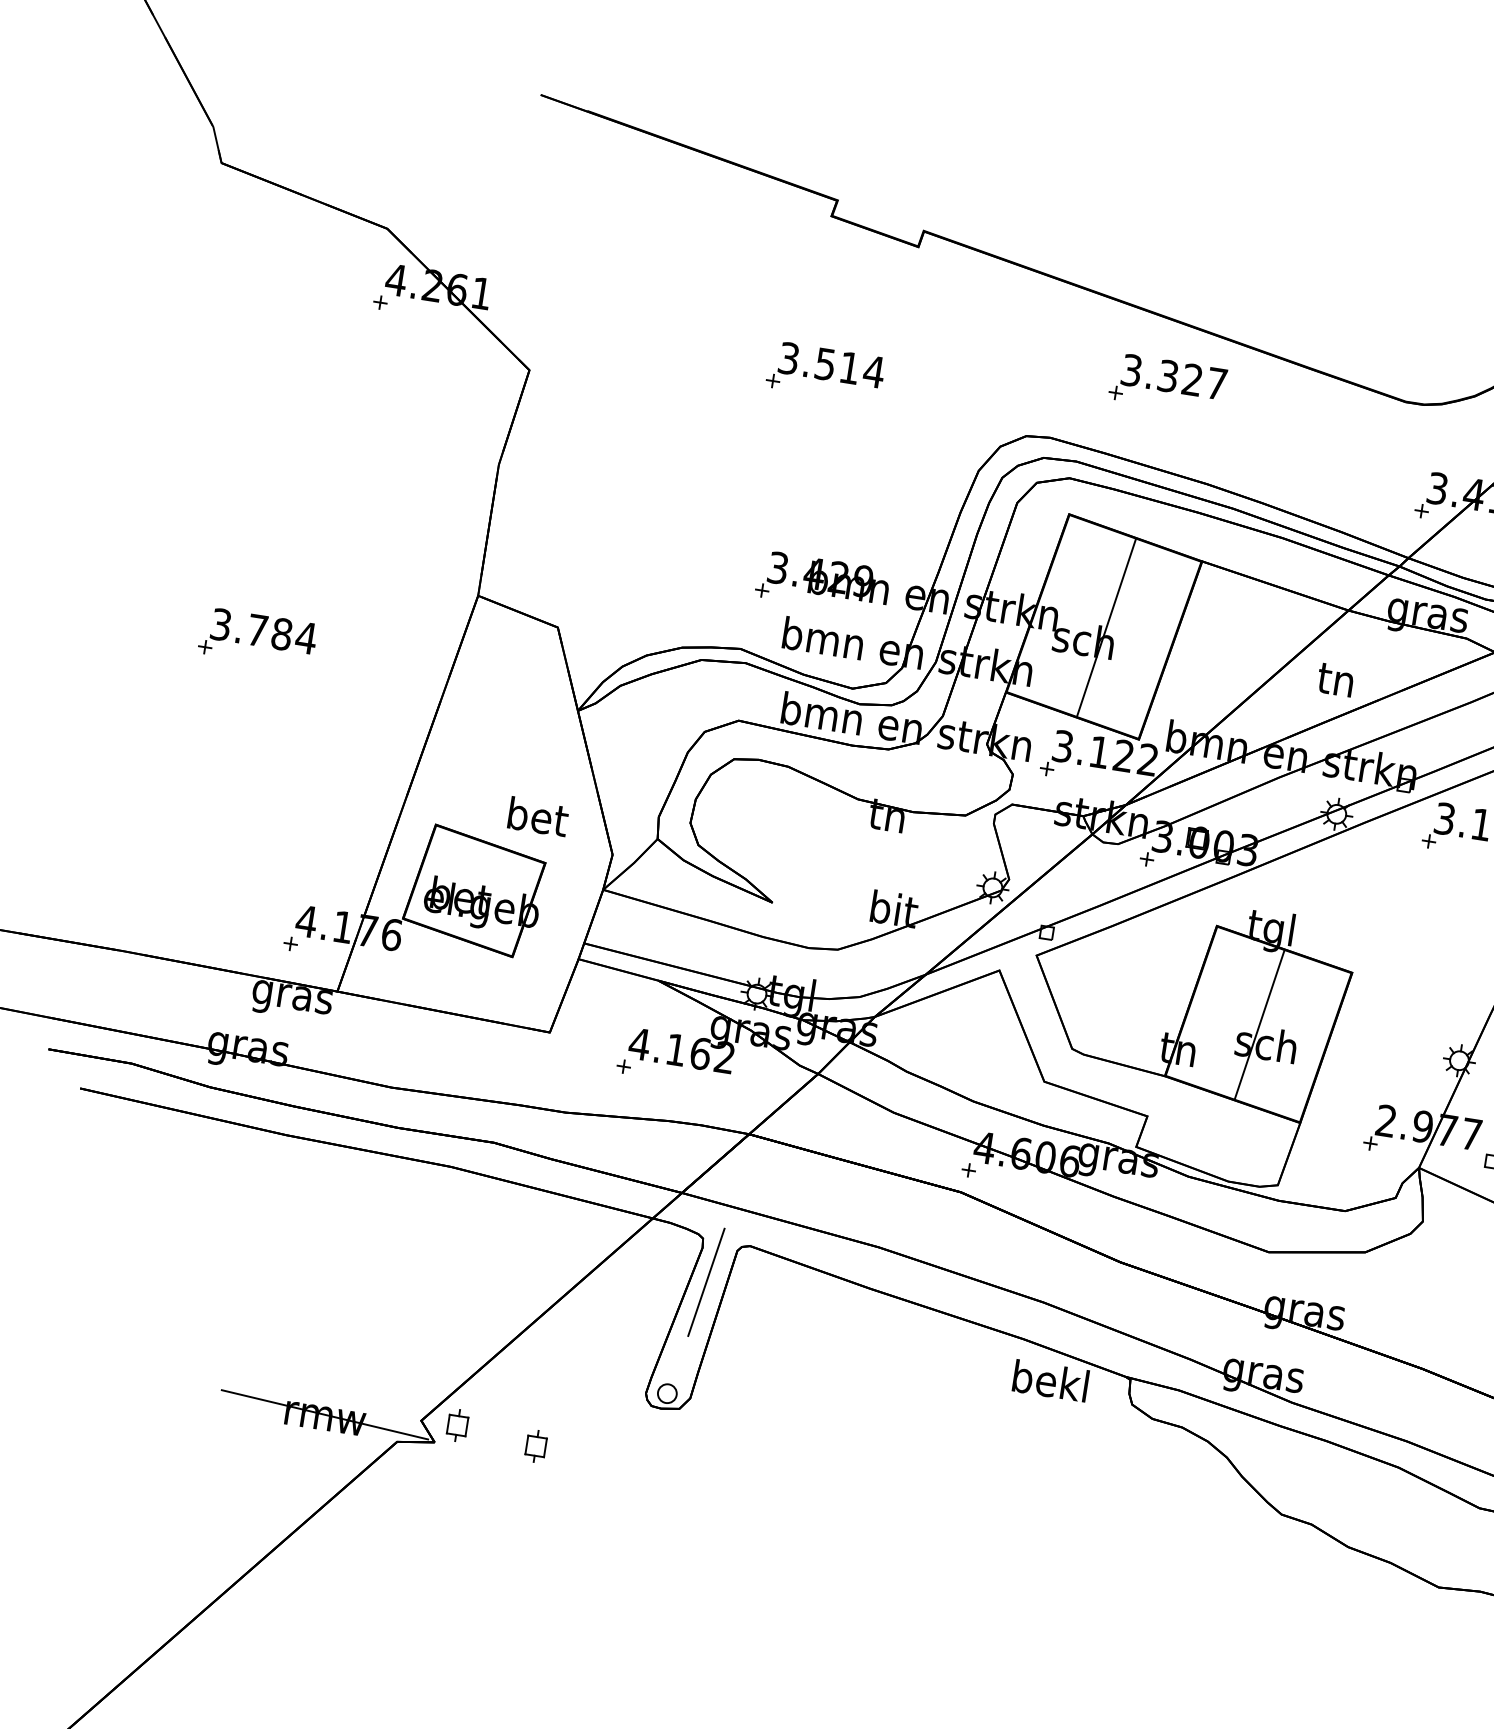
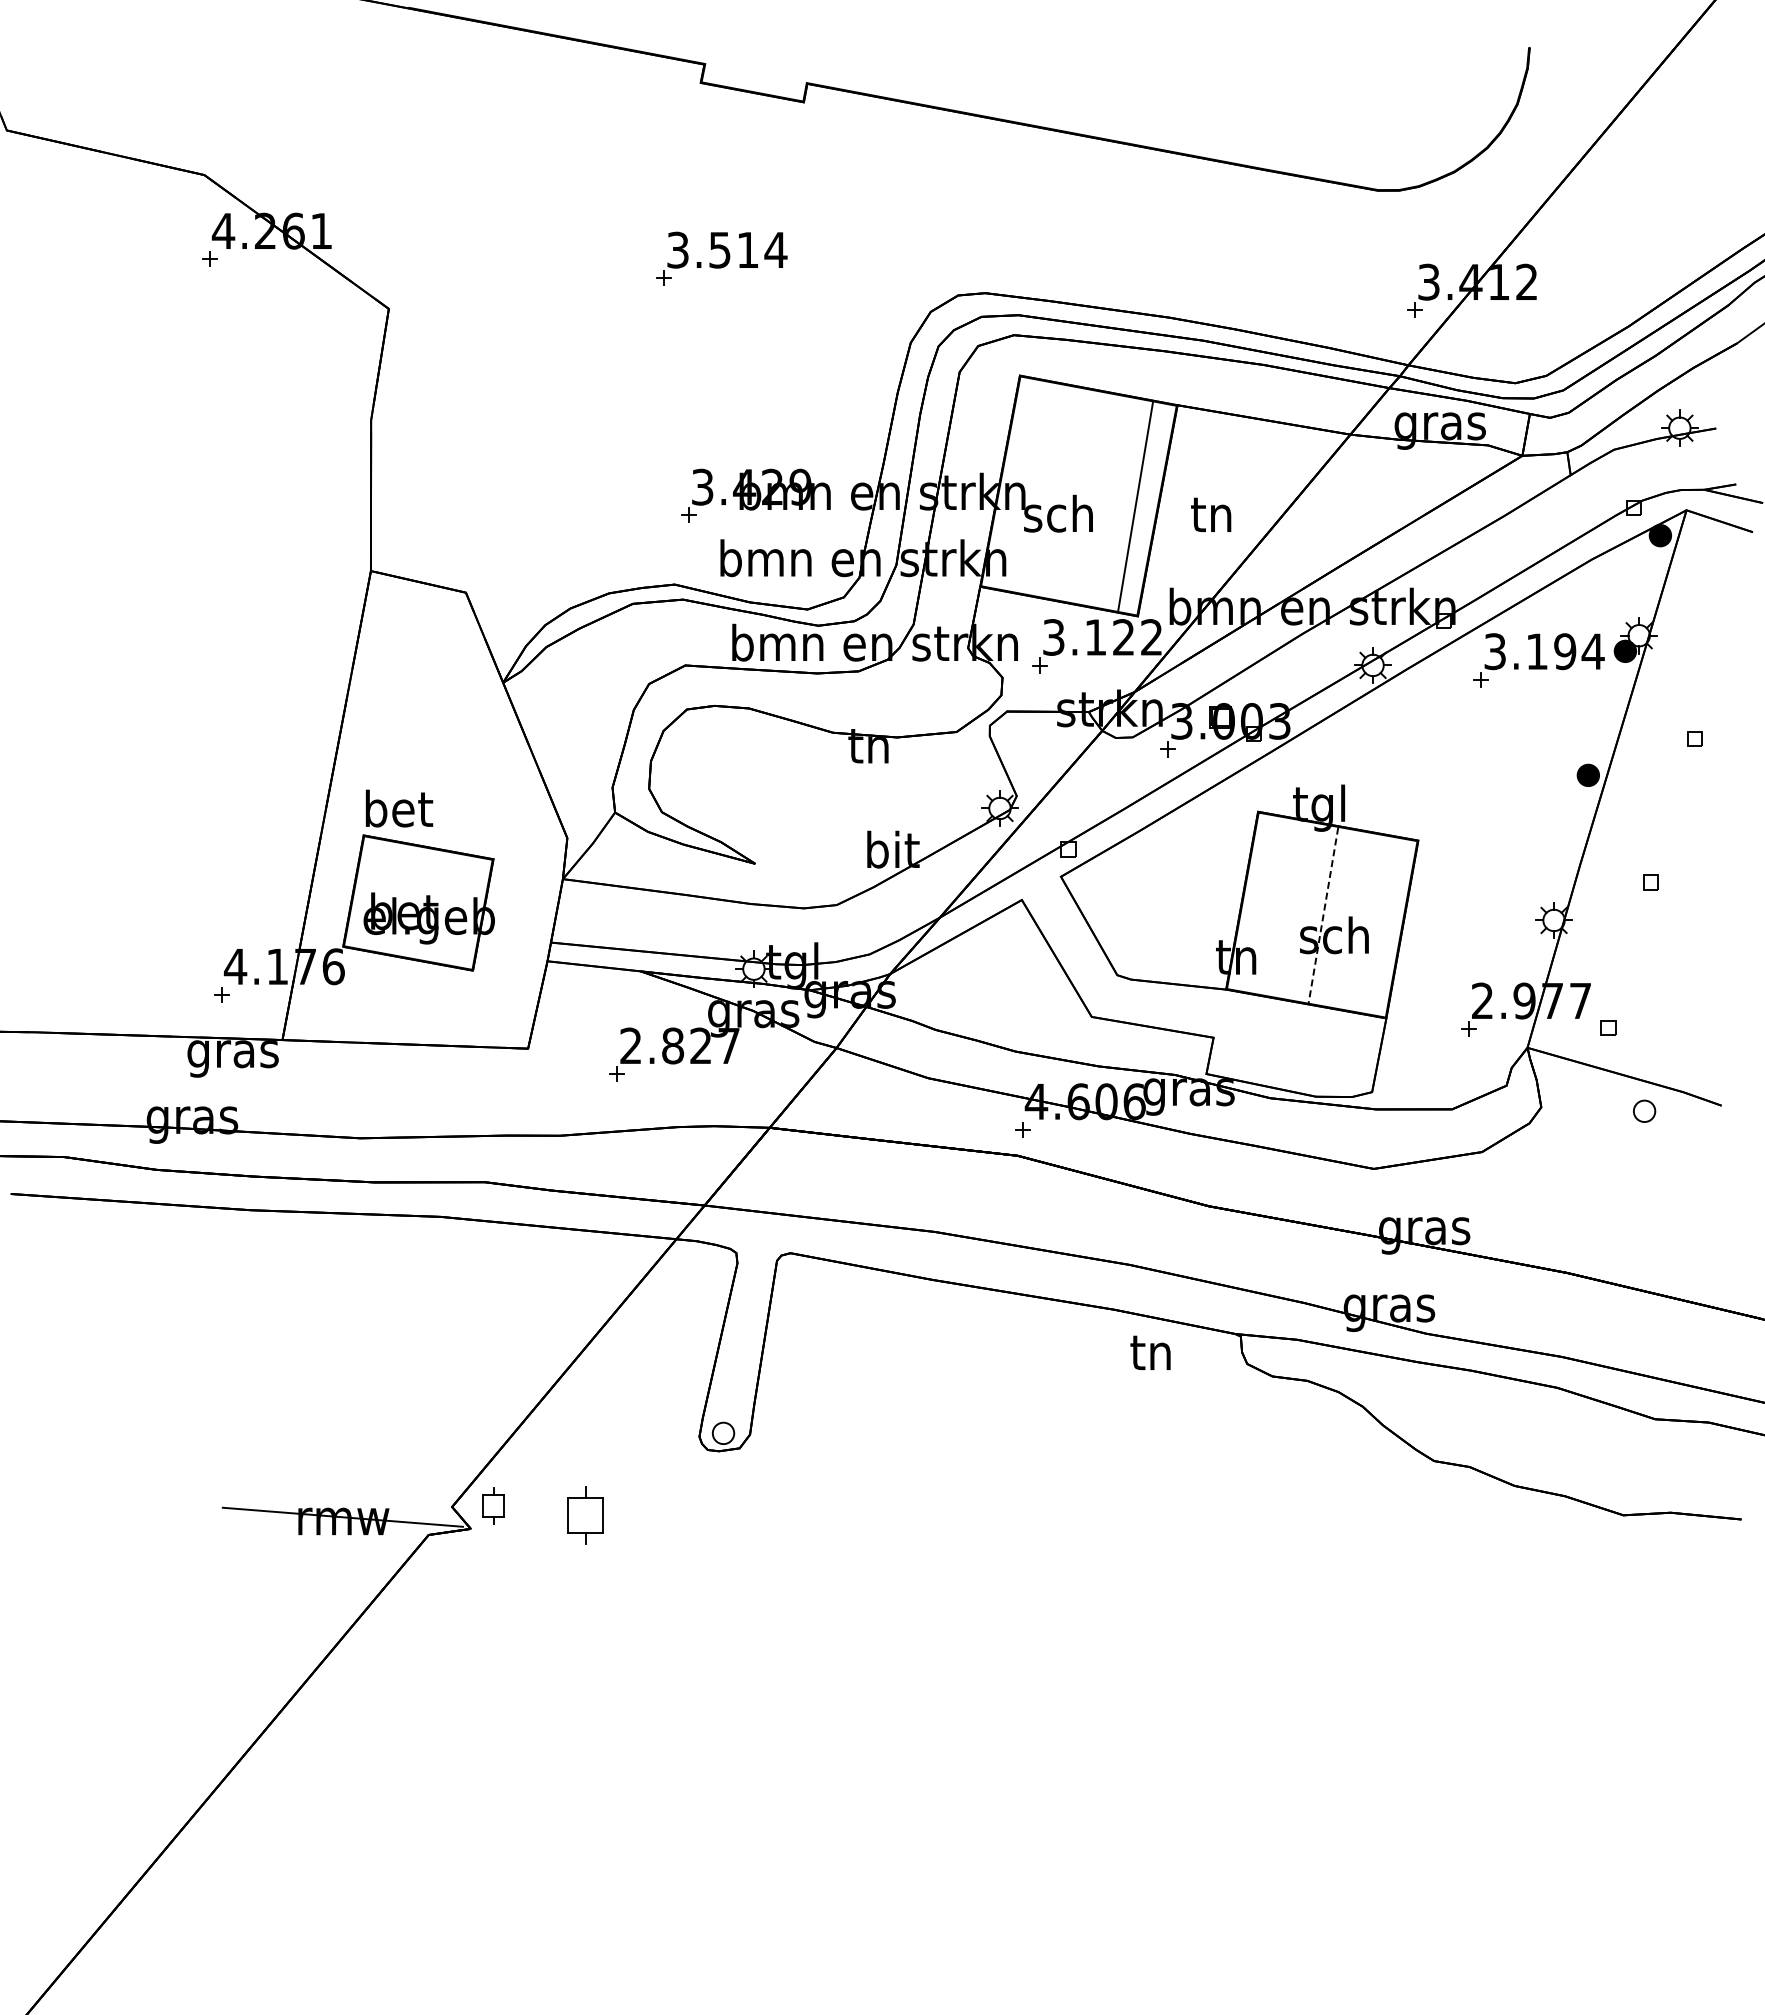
part: (1168, 383) -> (1108, 211), removed
line: (1106, 627) -> (1135, 505), moved
part: (258, 638) -> (131, 657), removed
text: (1335, 679) -> (1211, 514), moved
text: (538, 816) -> (399, 808), moved
line: (1259, 1025) -> (1323, 915), solid -> dashed
text: (681, 1050) -> (679, 1045), 4.162 -> 2.827
line: (706, 1282) -> (747, 1301), removed
text: (1050, 1380) -> (1151, 1351), bekl -> tn
part: (536, 1446) -> (585, 1515), size x1.6

